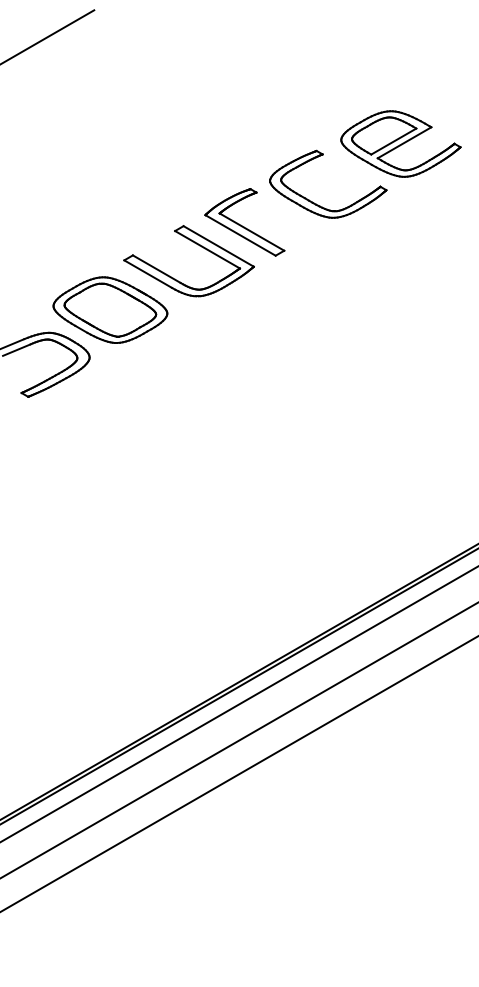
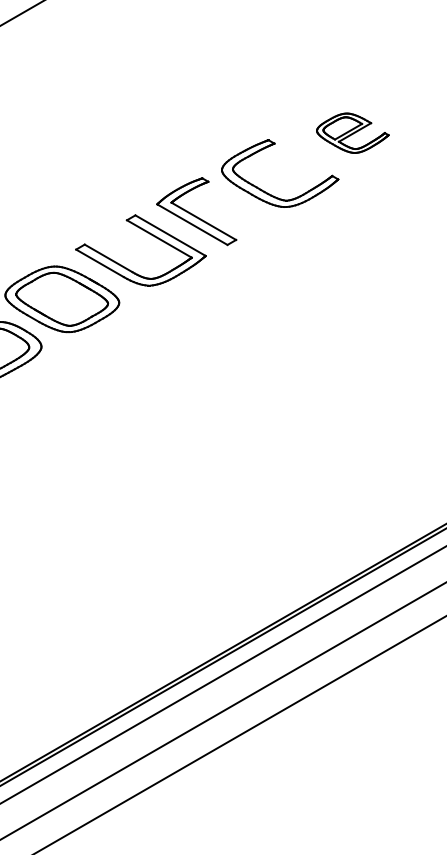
part: (400, 143) -> (352, 132), size x0.6

